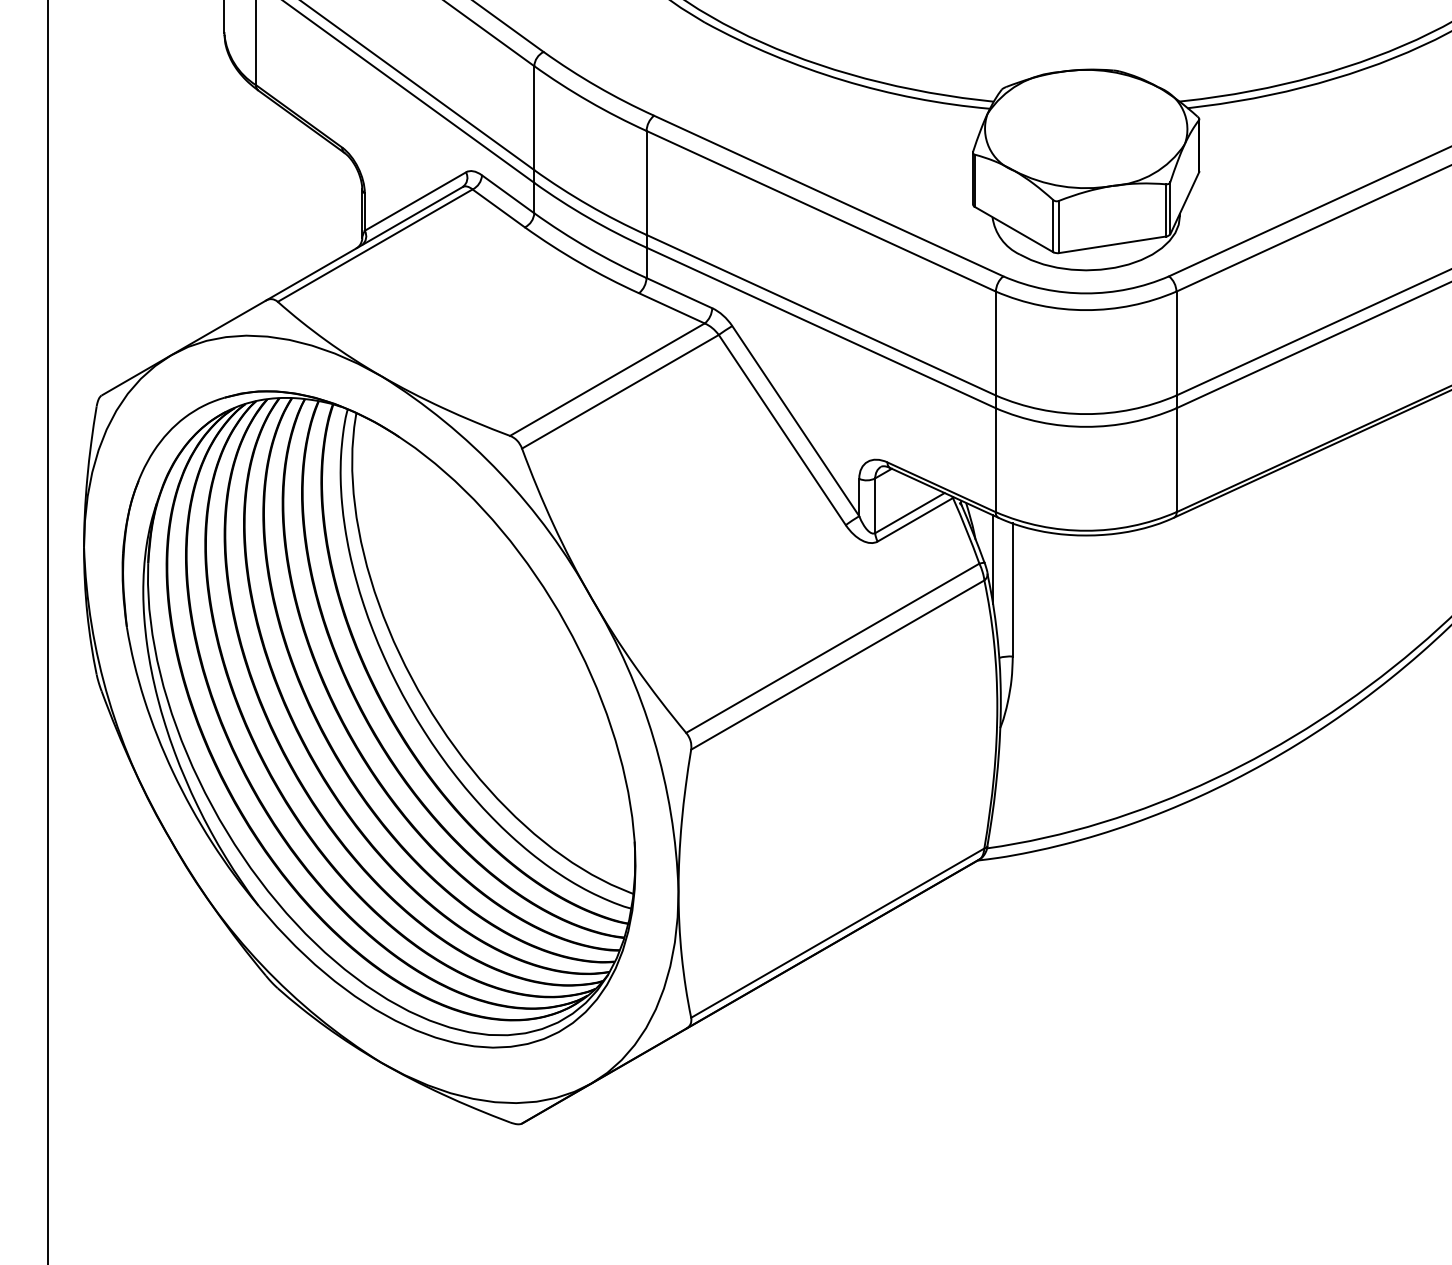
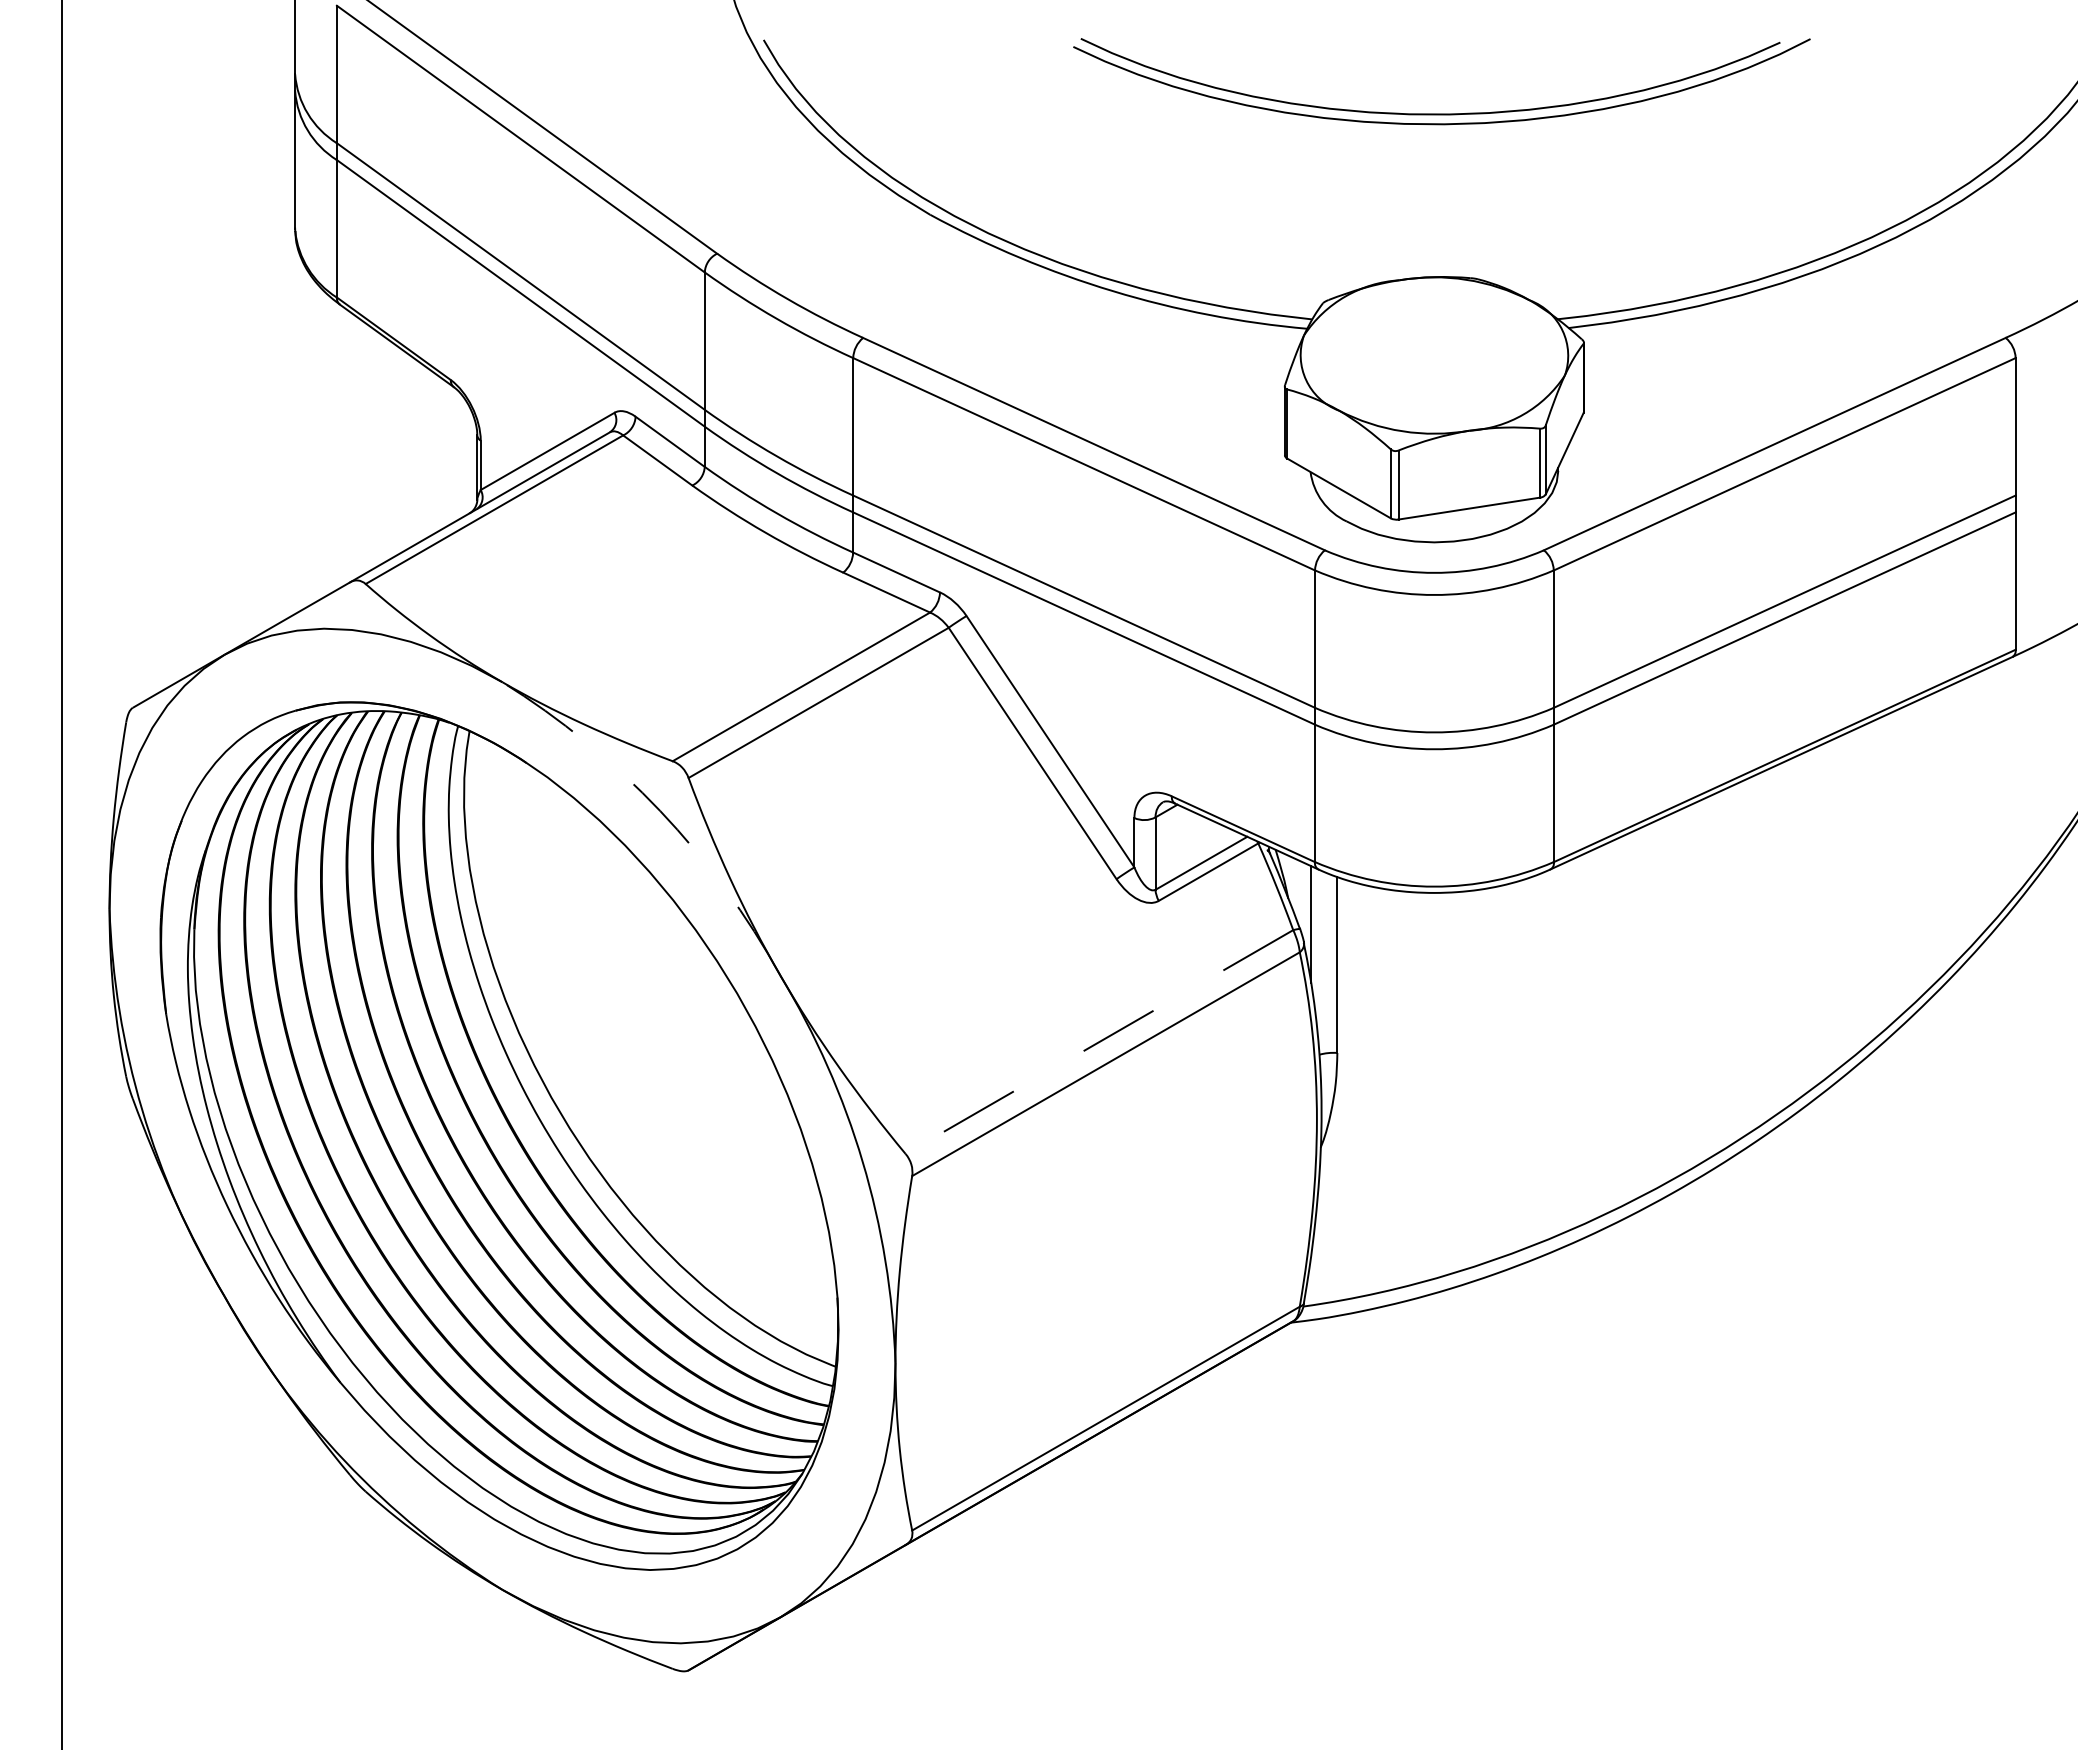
arc: (500, 473) -> (660, 811), solid -> dashed
line: (832, 648) -> (1099, 1042), solid -> dashed

